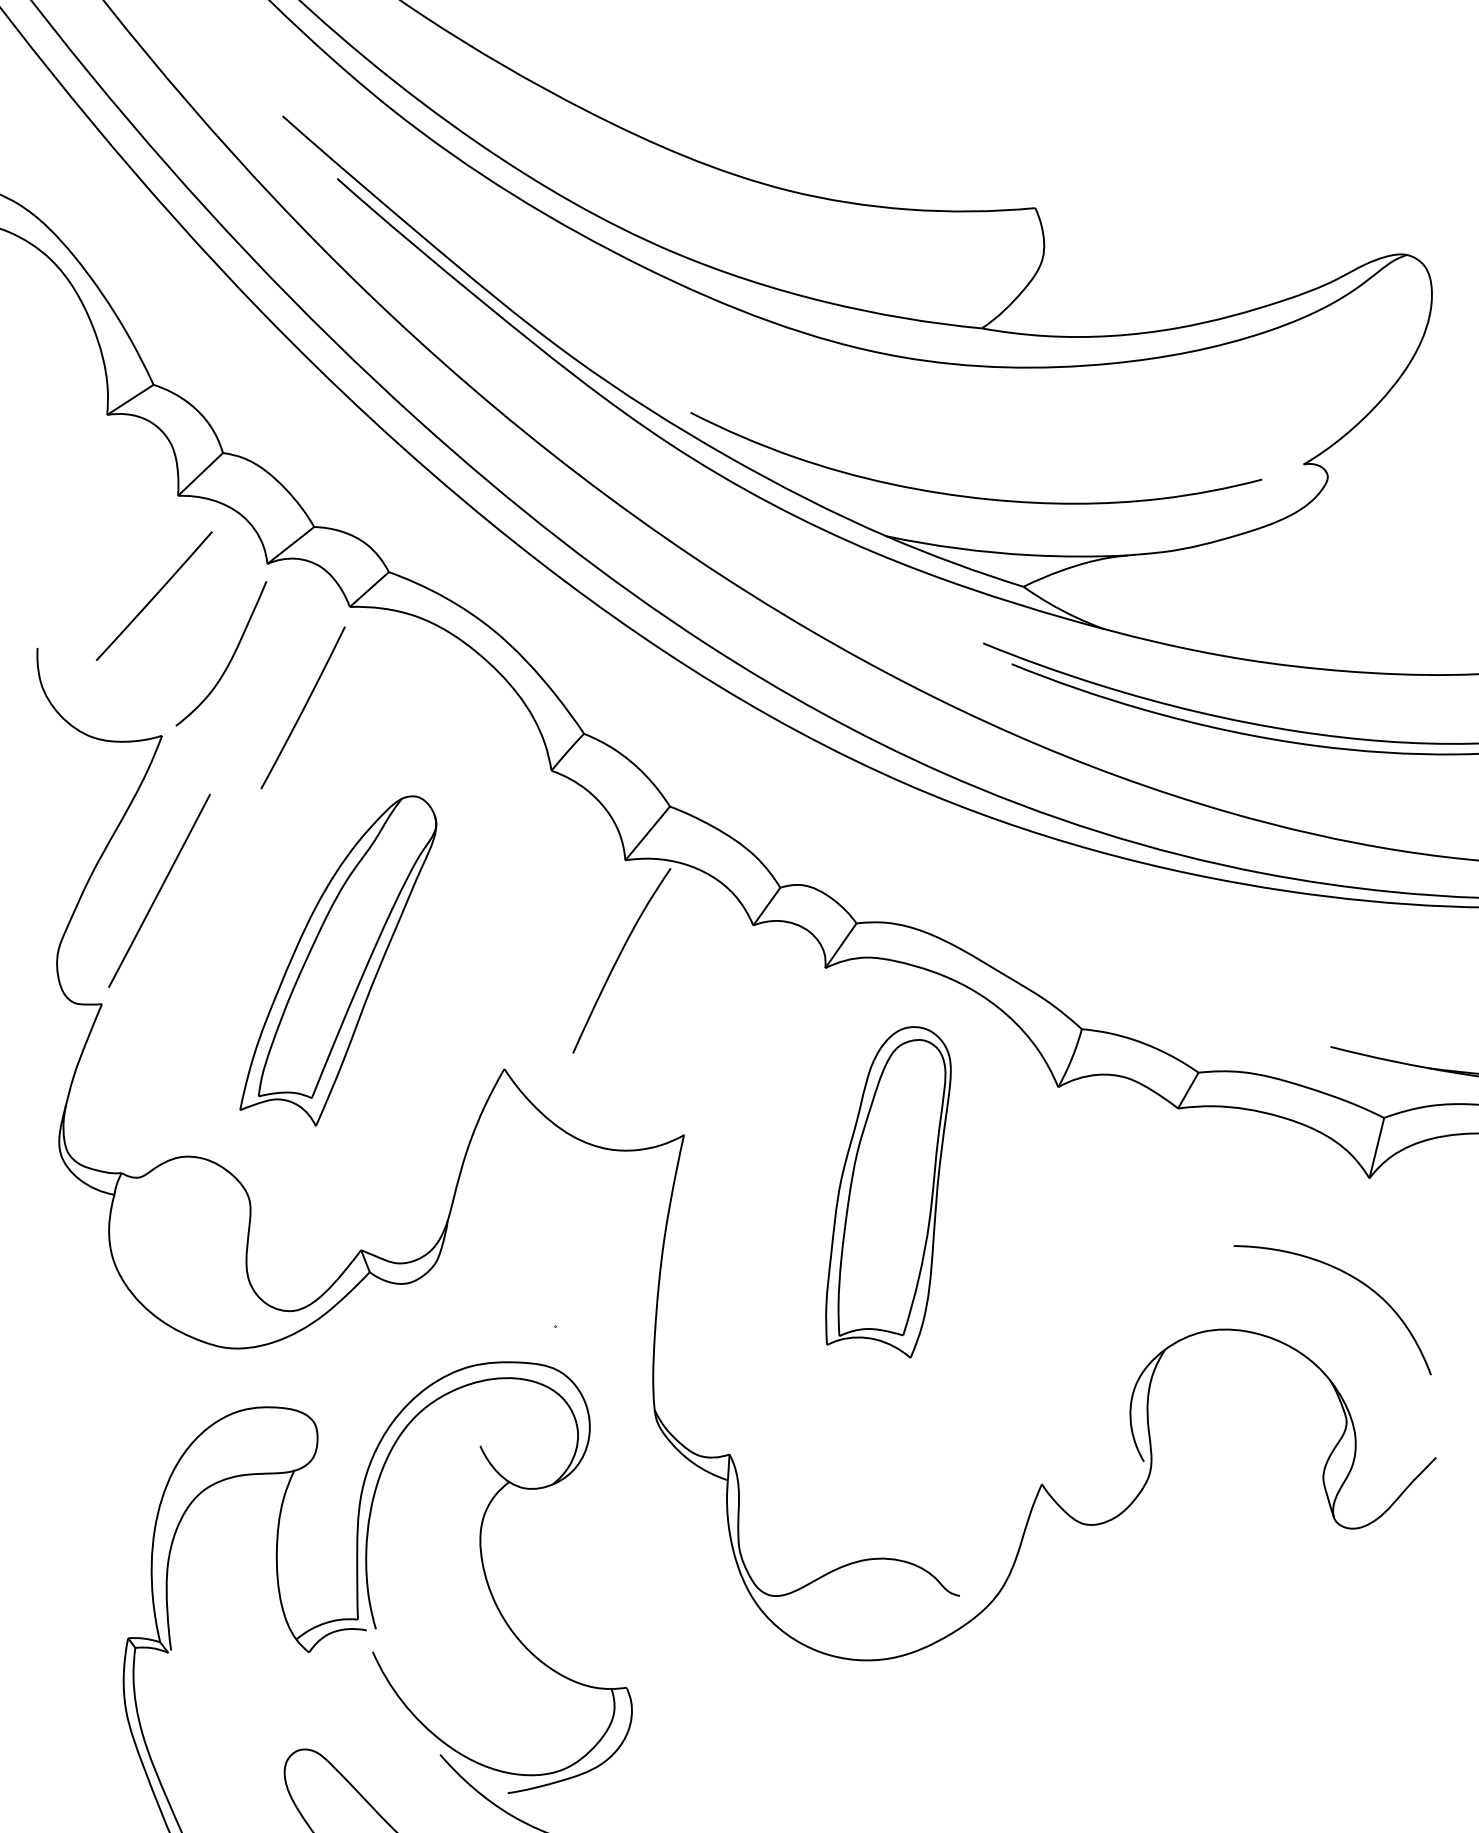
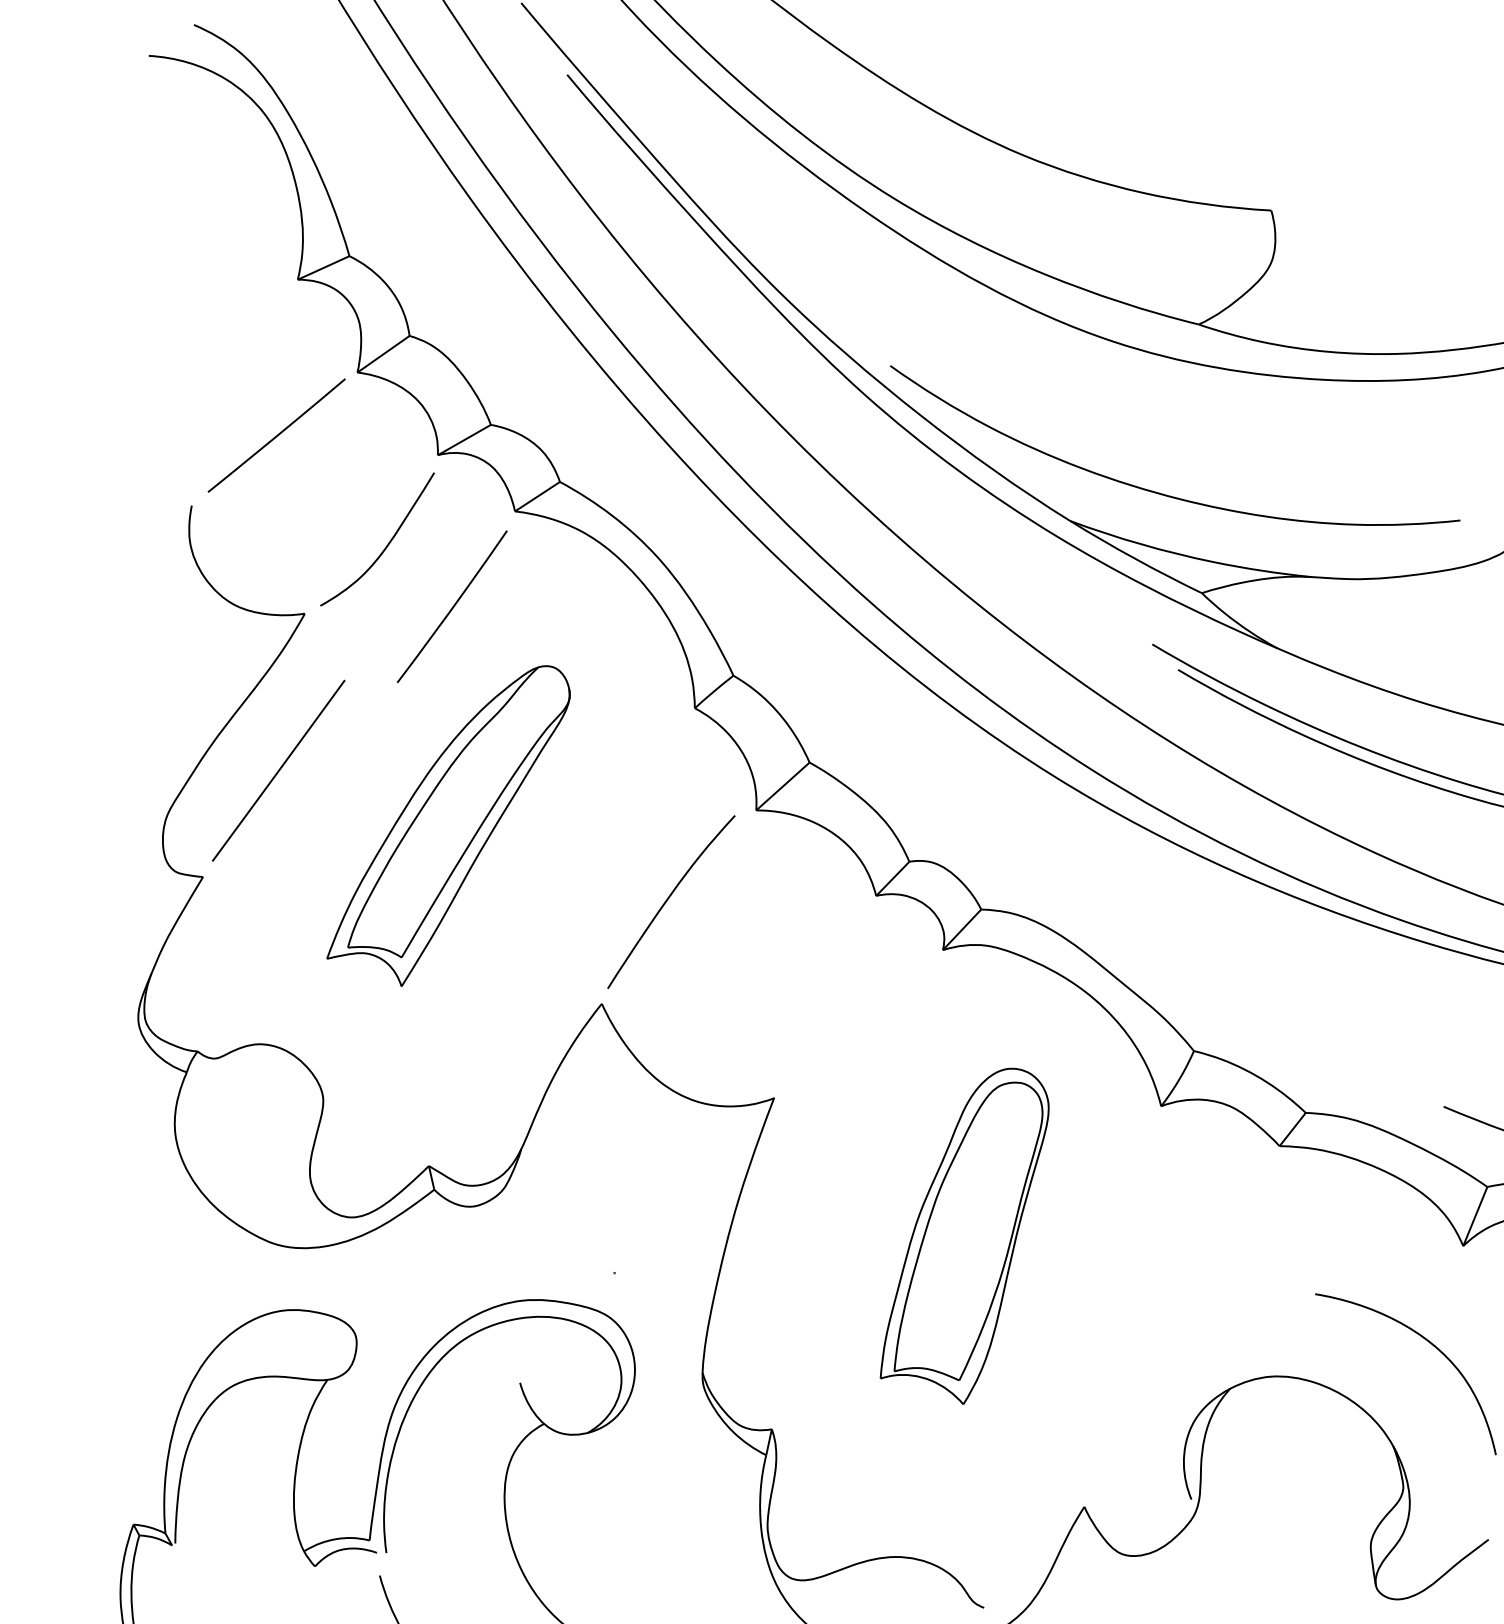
line: (154, 595) -> (277, 434), moved
curve: (618, 959) -> (668, 900), moved
part: (338, 960) -> (449, 821), moved
part: (888, 1192) -> (966, 1233), moved

